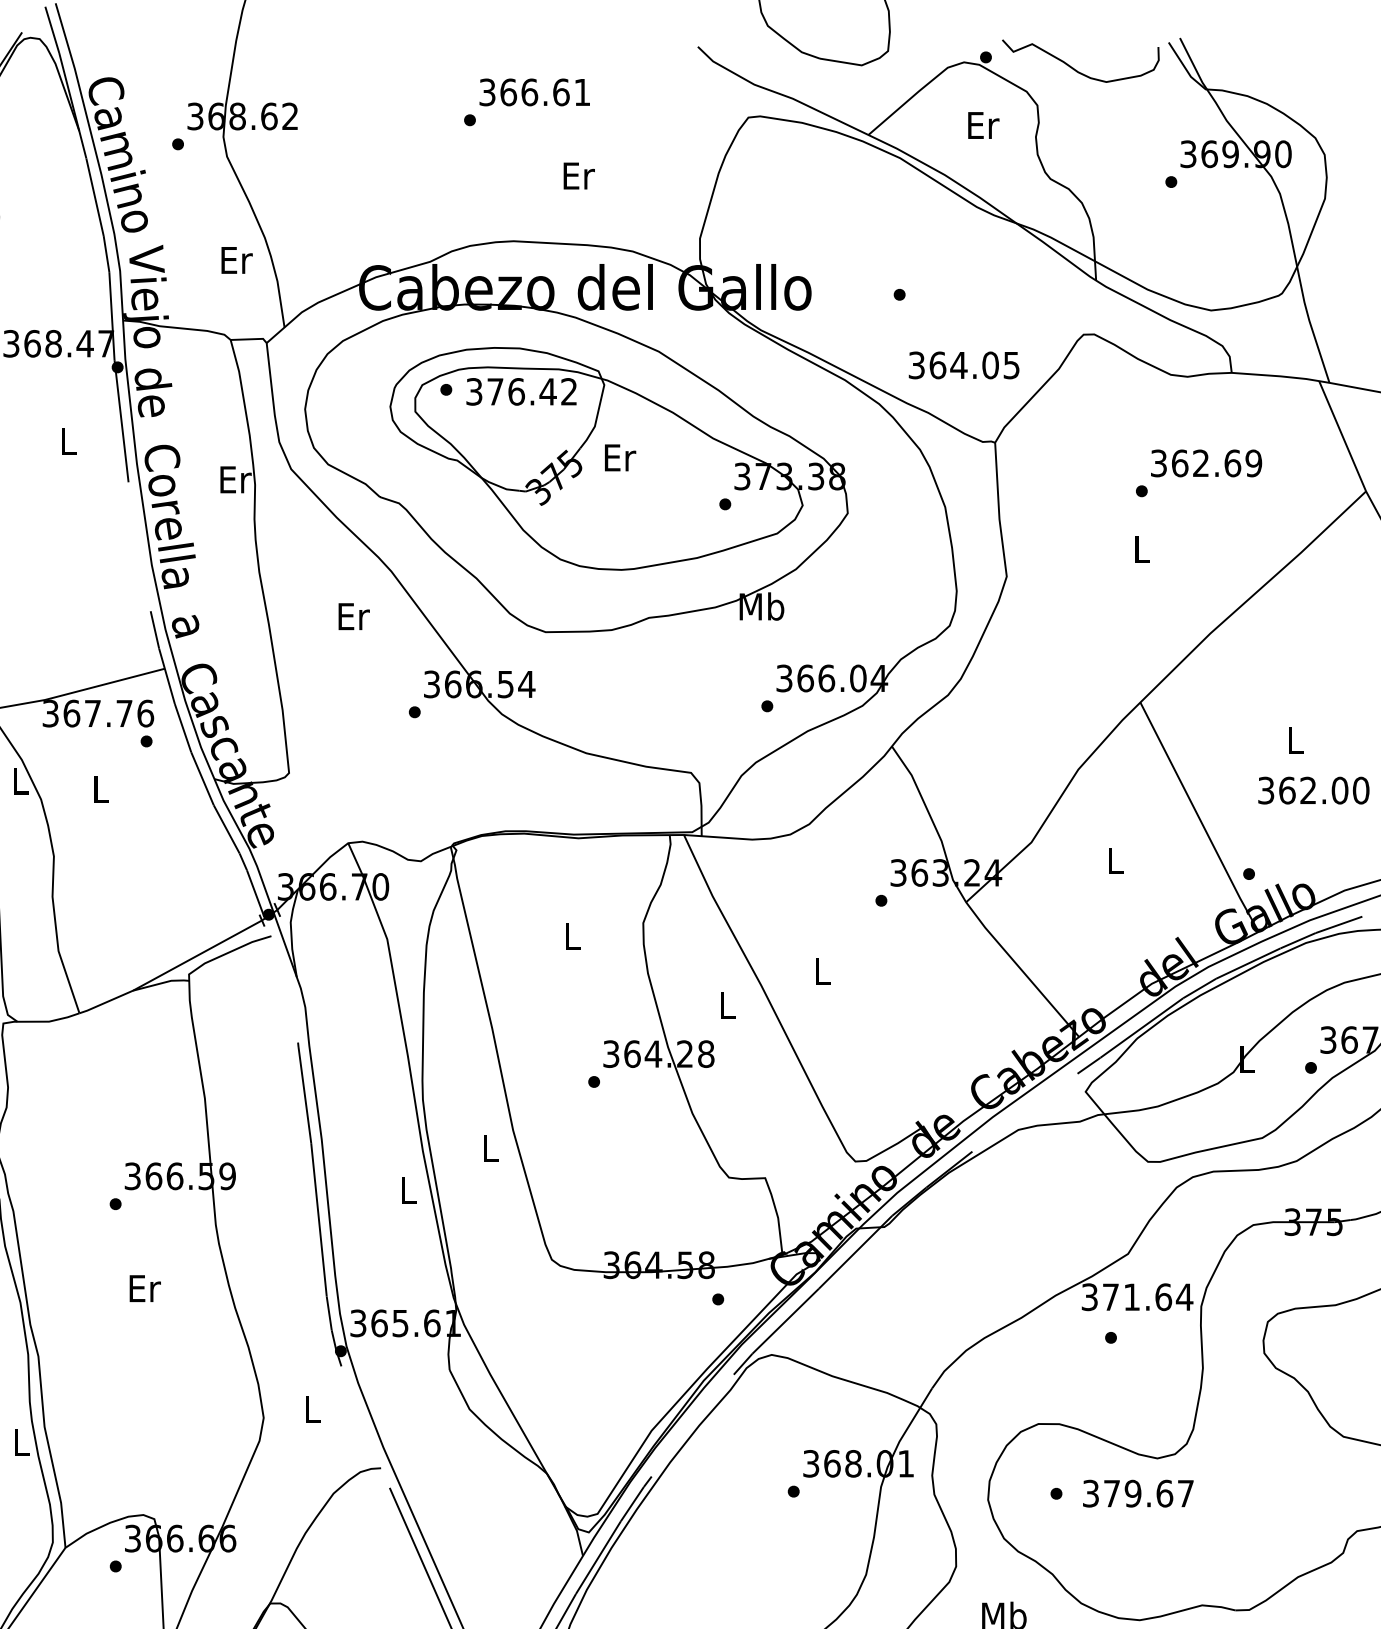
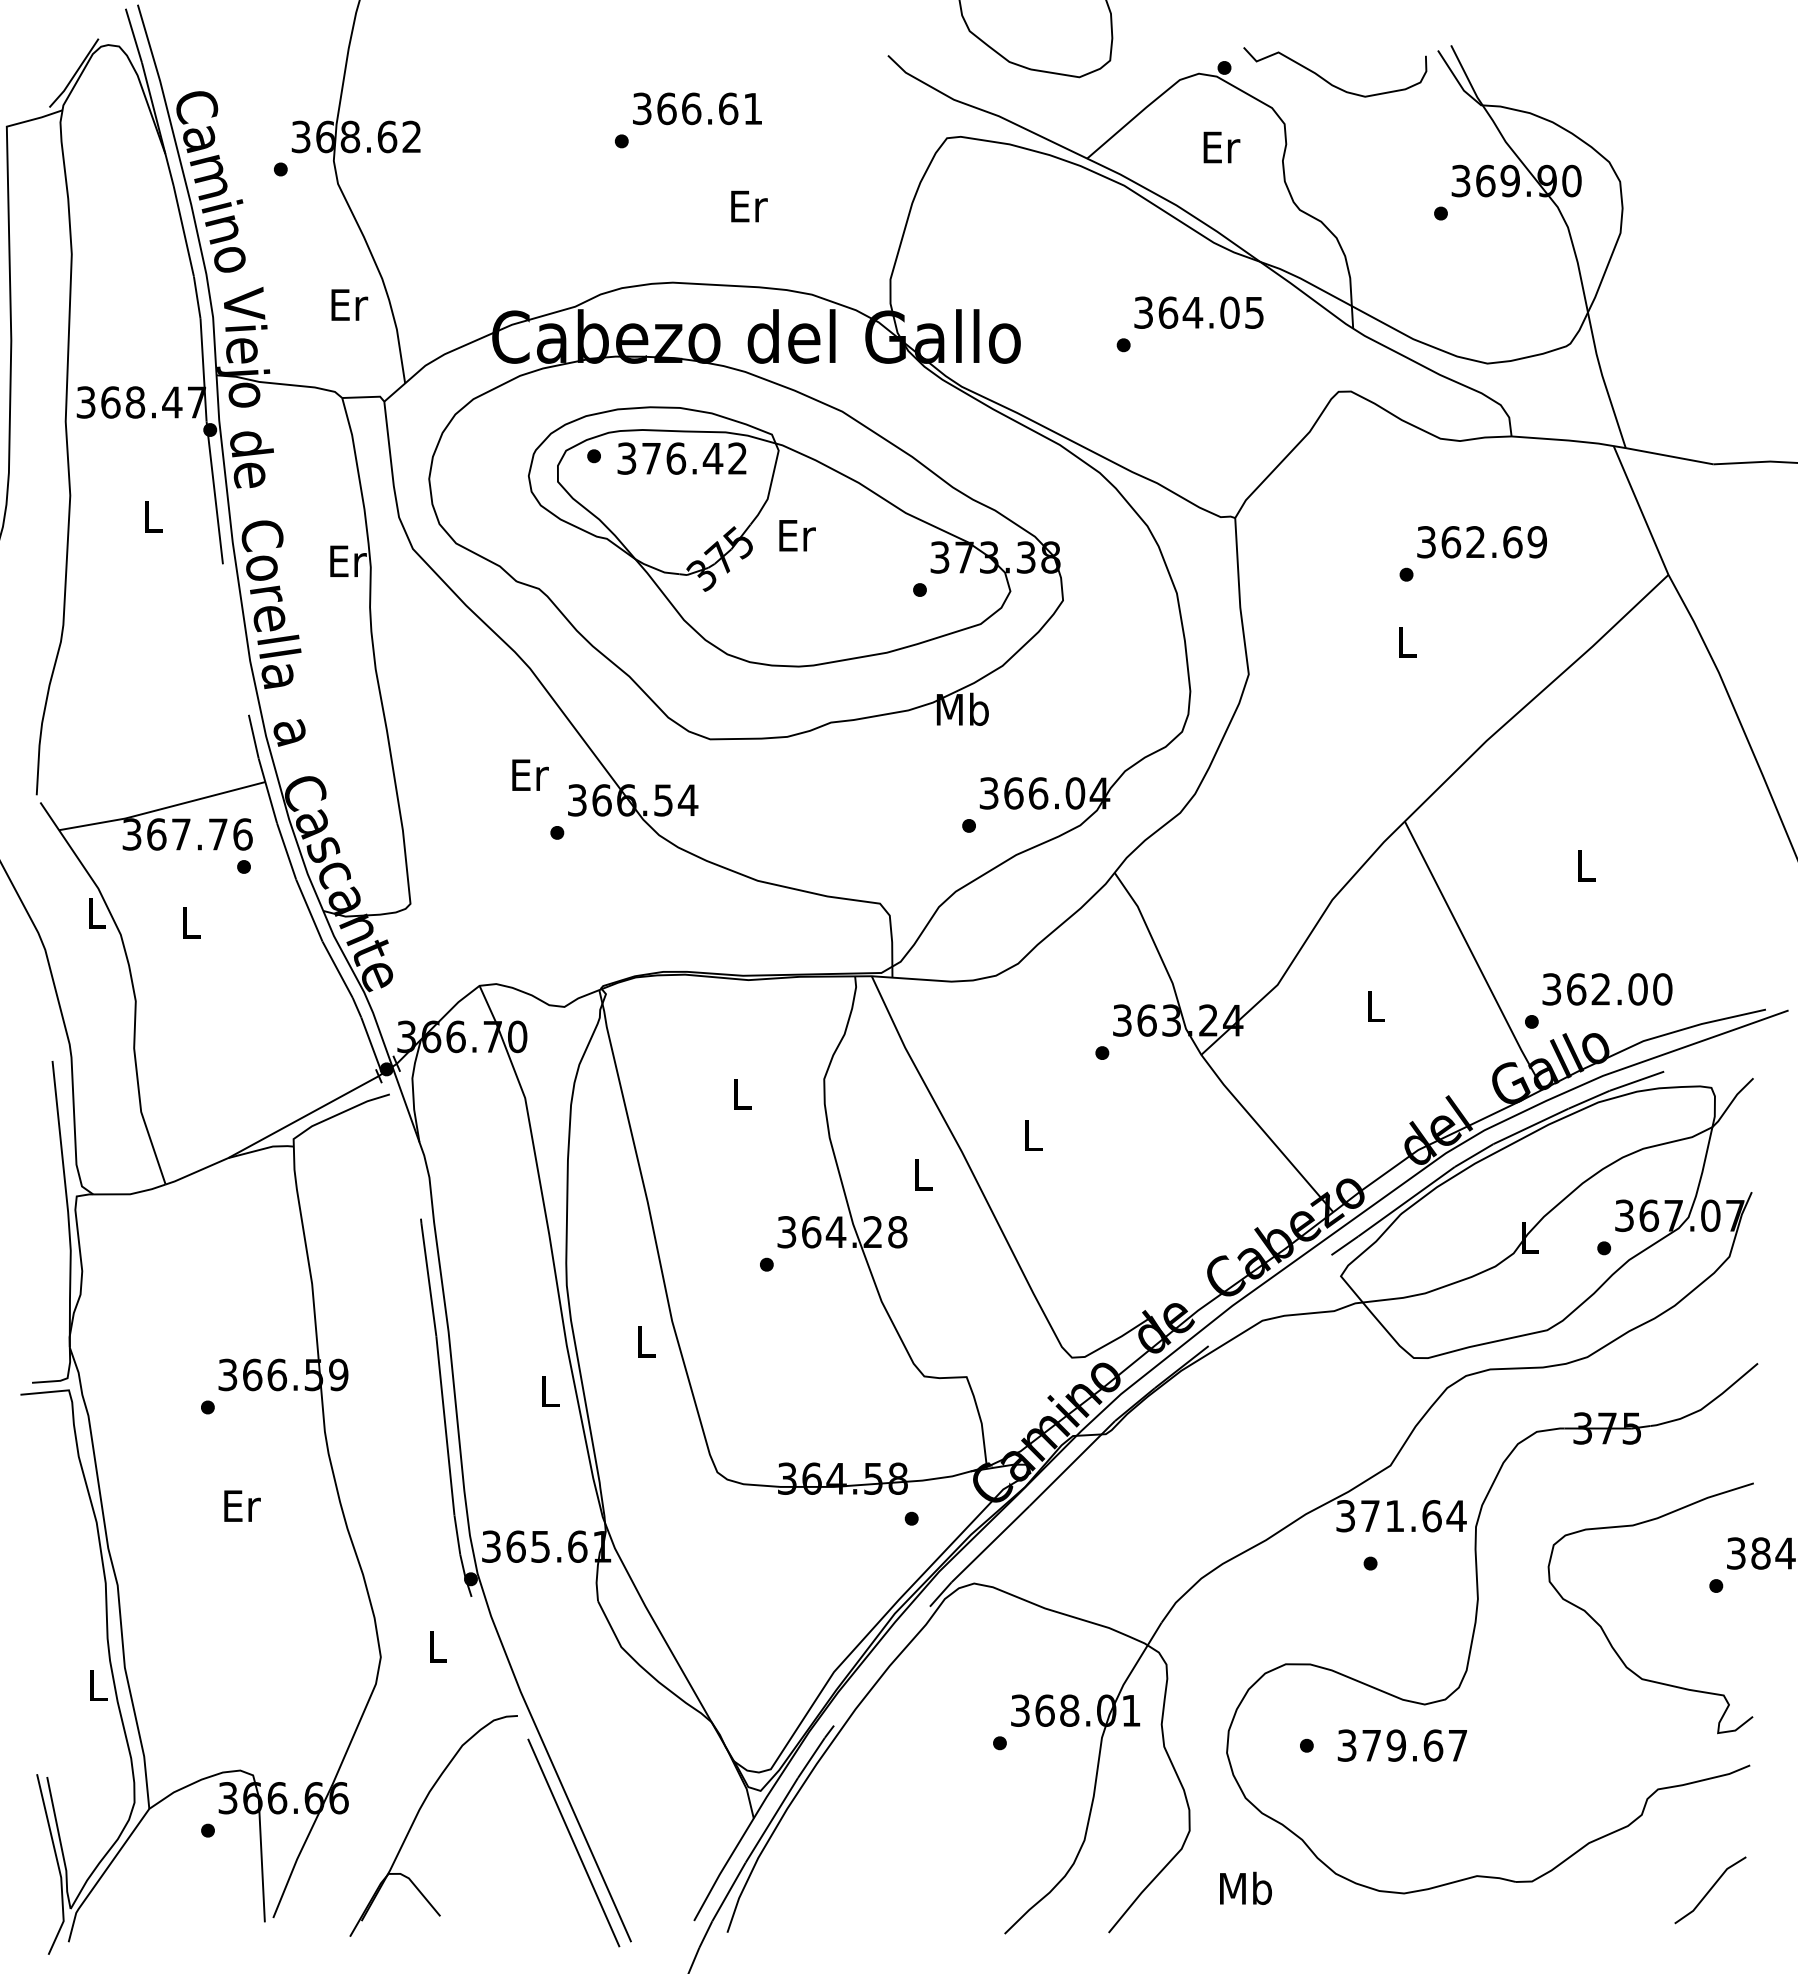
text: (963, 365) -> (1198, 312), moved
text: (354, 616) -> (530, 774), moved
text: (1313, 790) -> (1607, 989), moved

